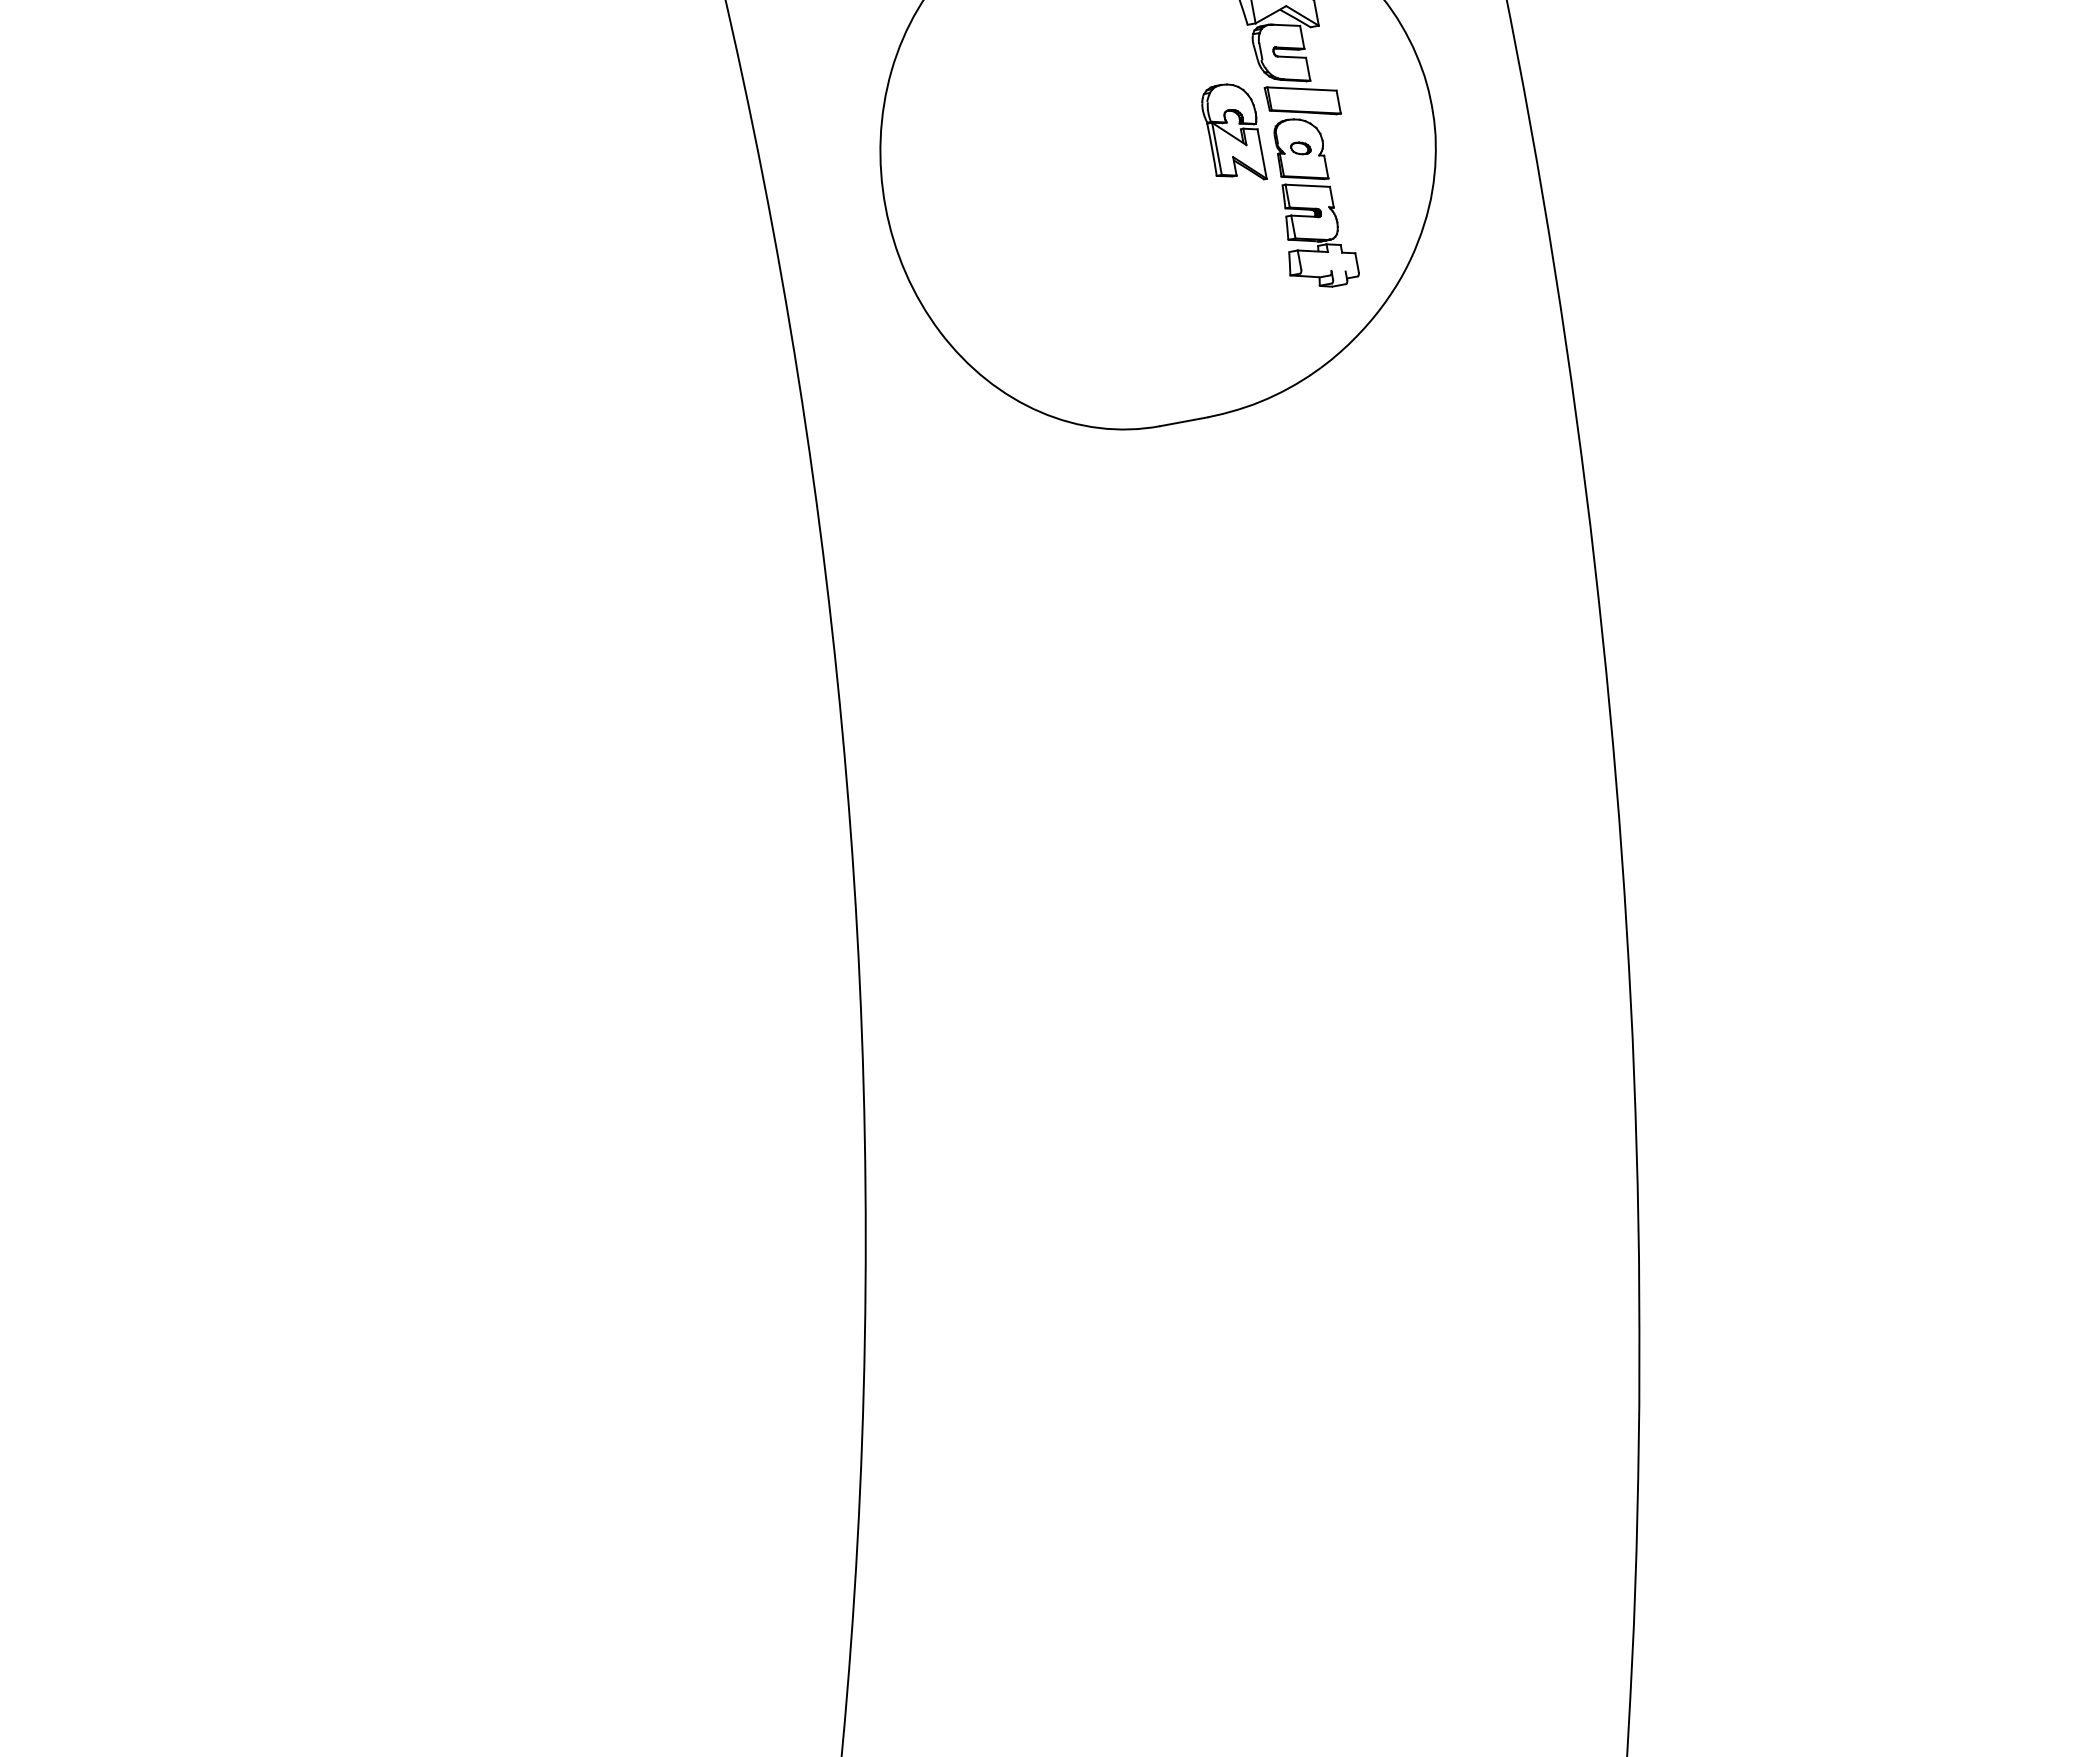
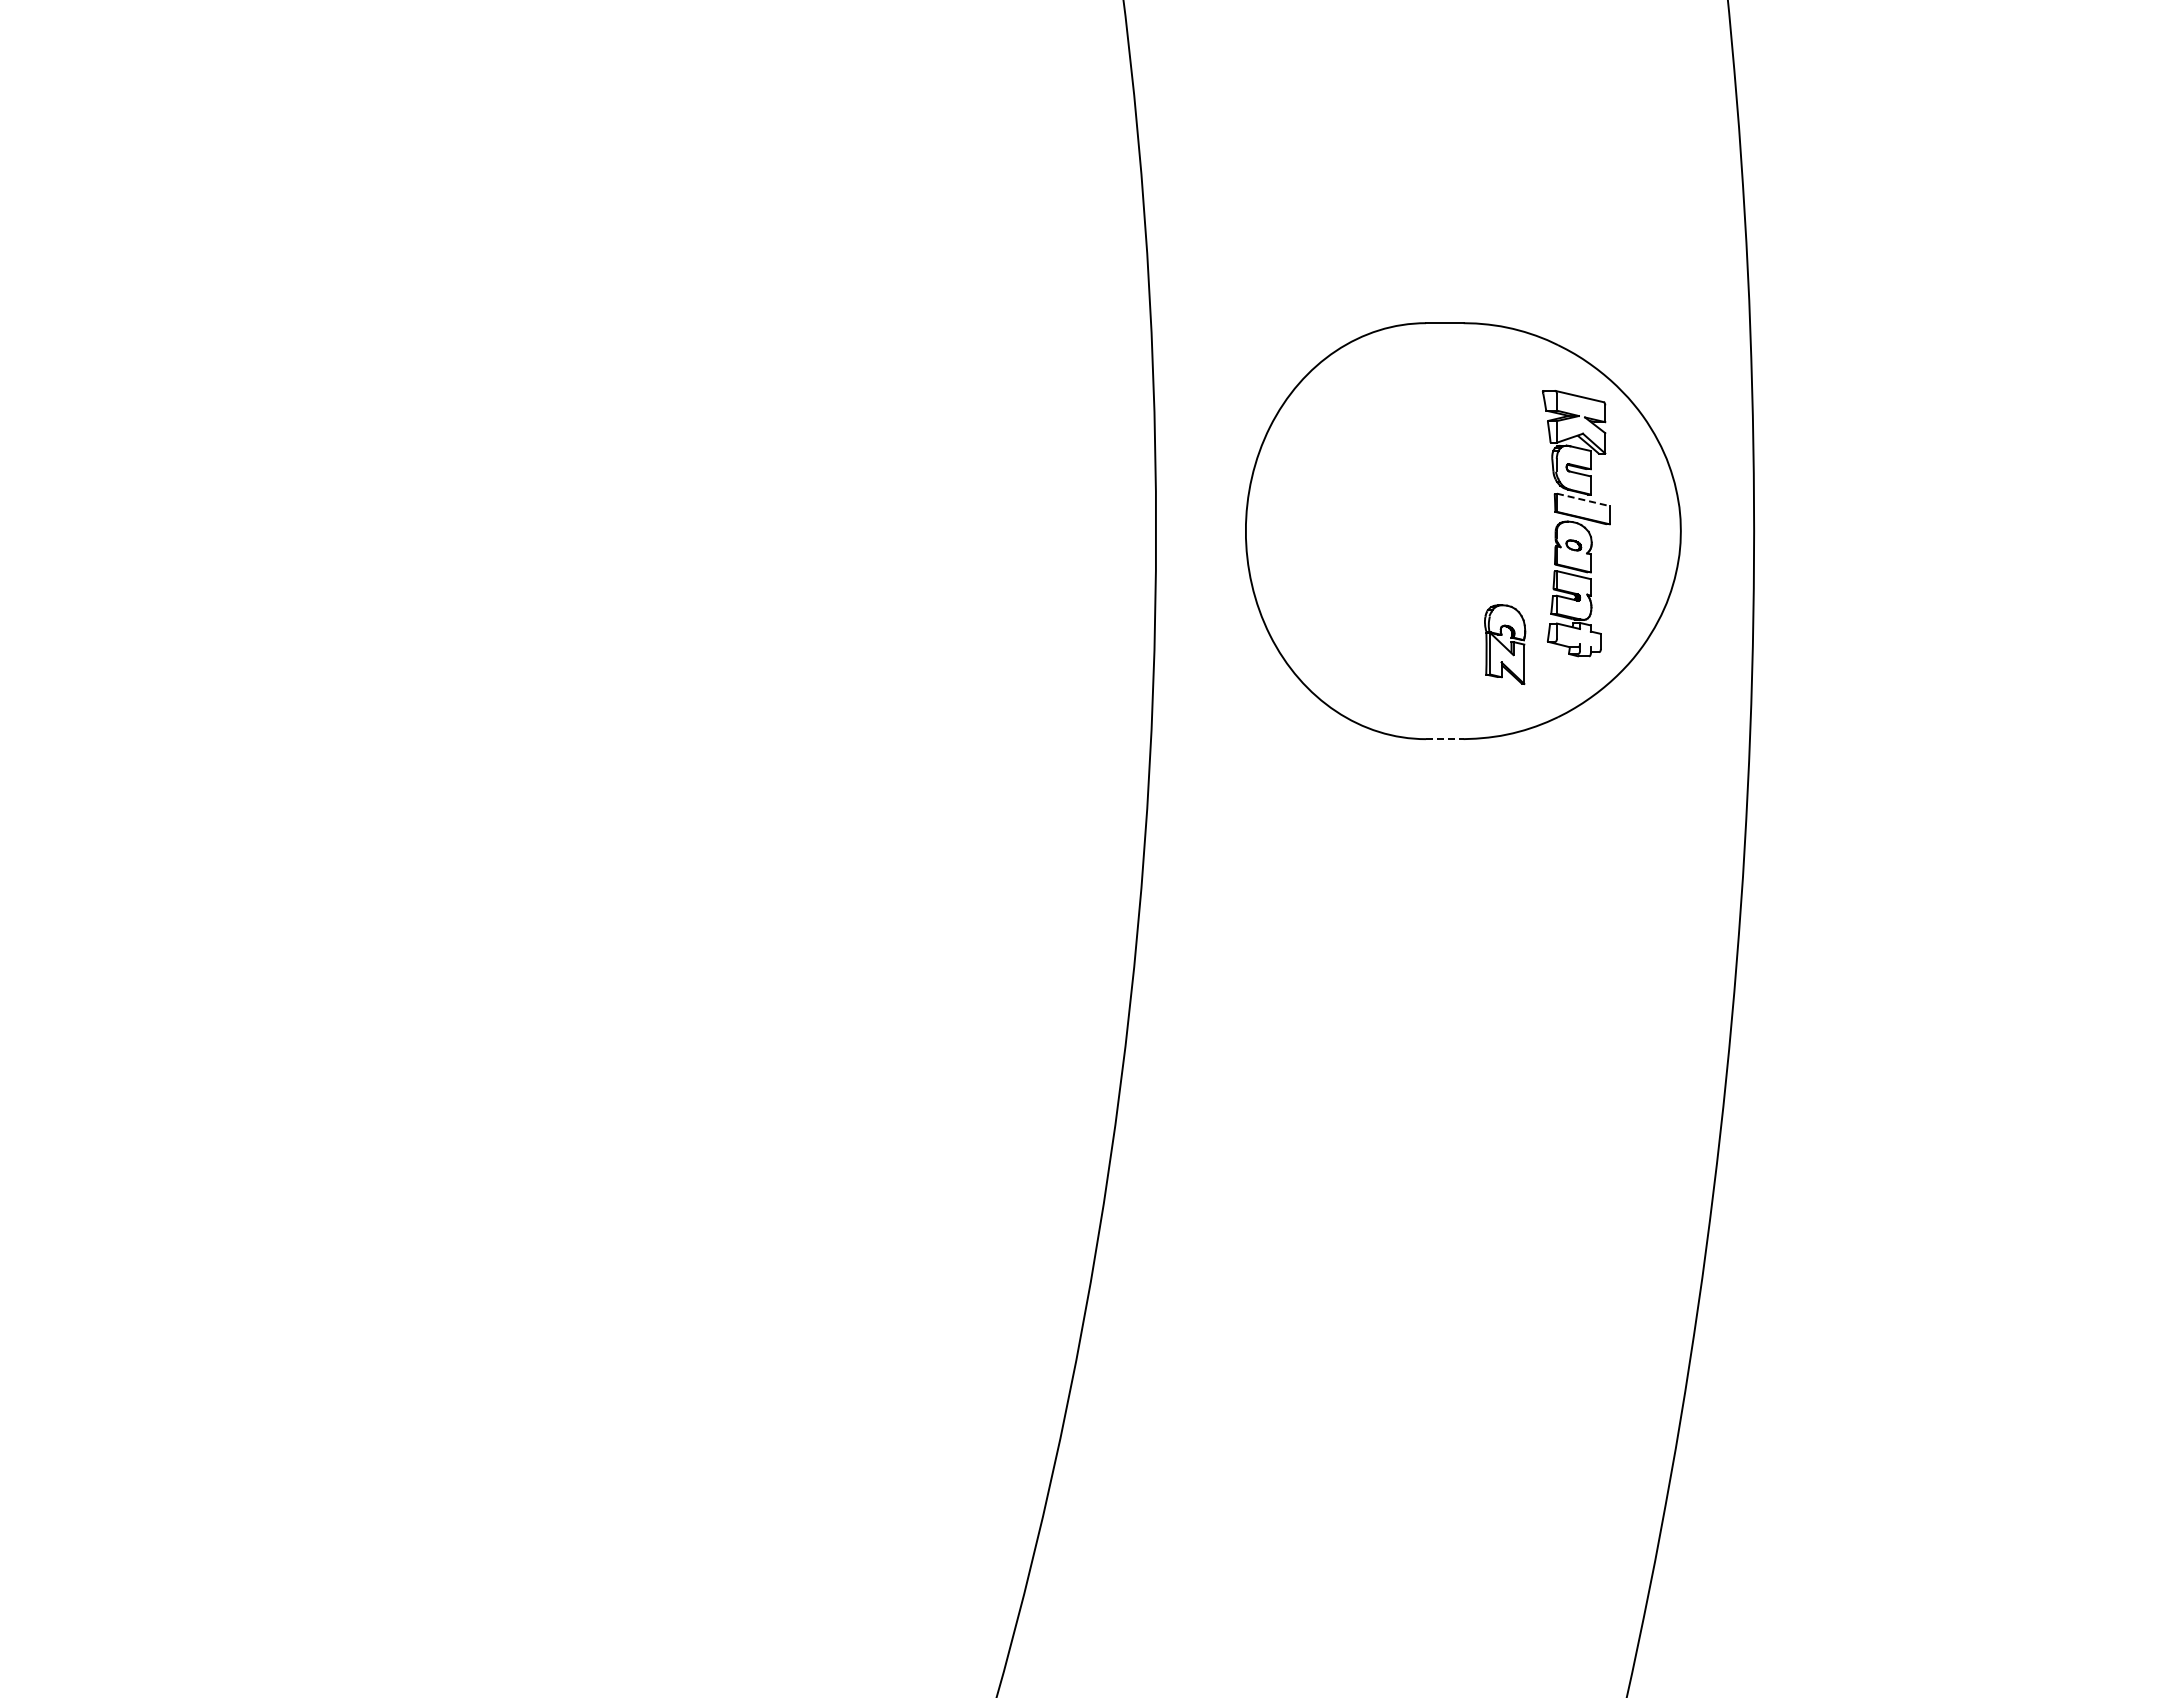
line: (1302, 88) -> (1583, 499), solid -> dashed
part: (1233, 133) -> (1505, 644), moved
line: (1183, 422) -> (1444, 739), solid -> dashed

